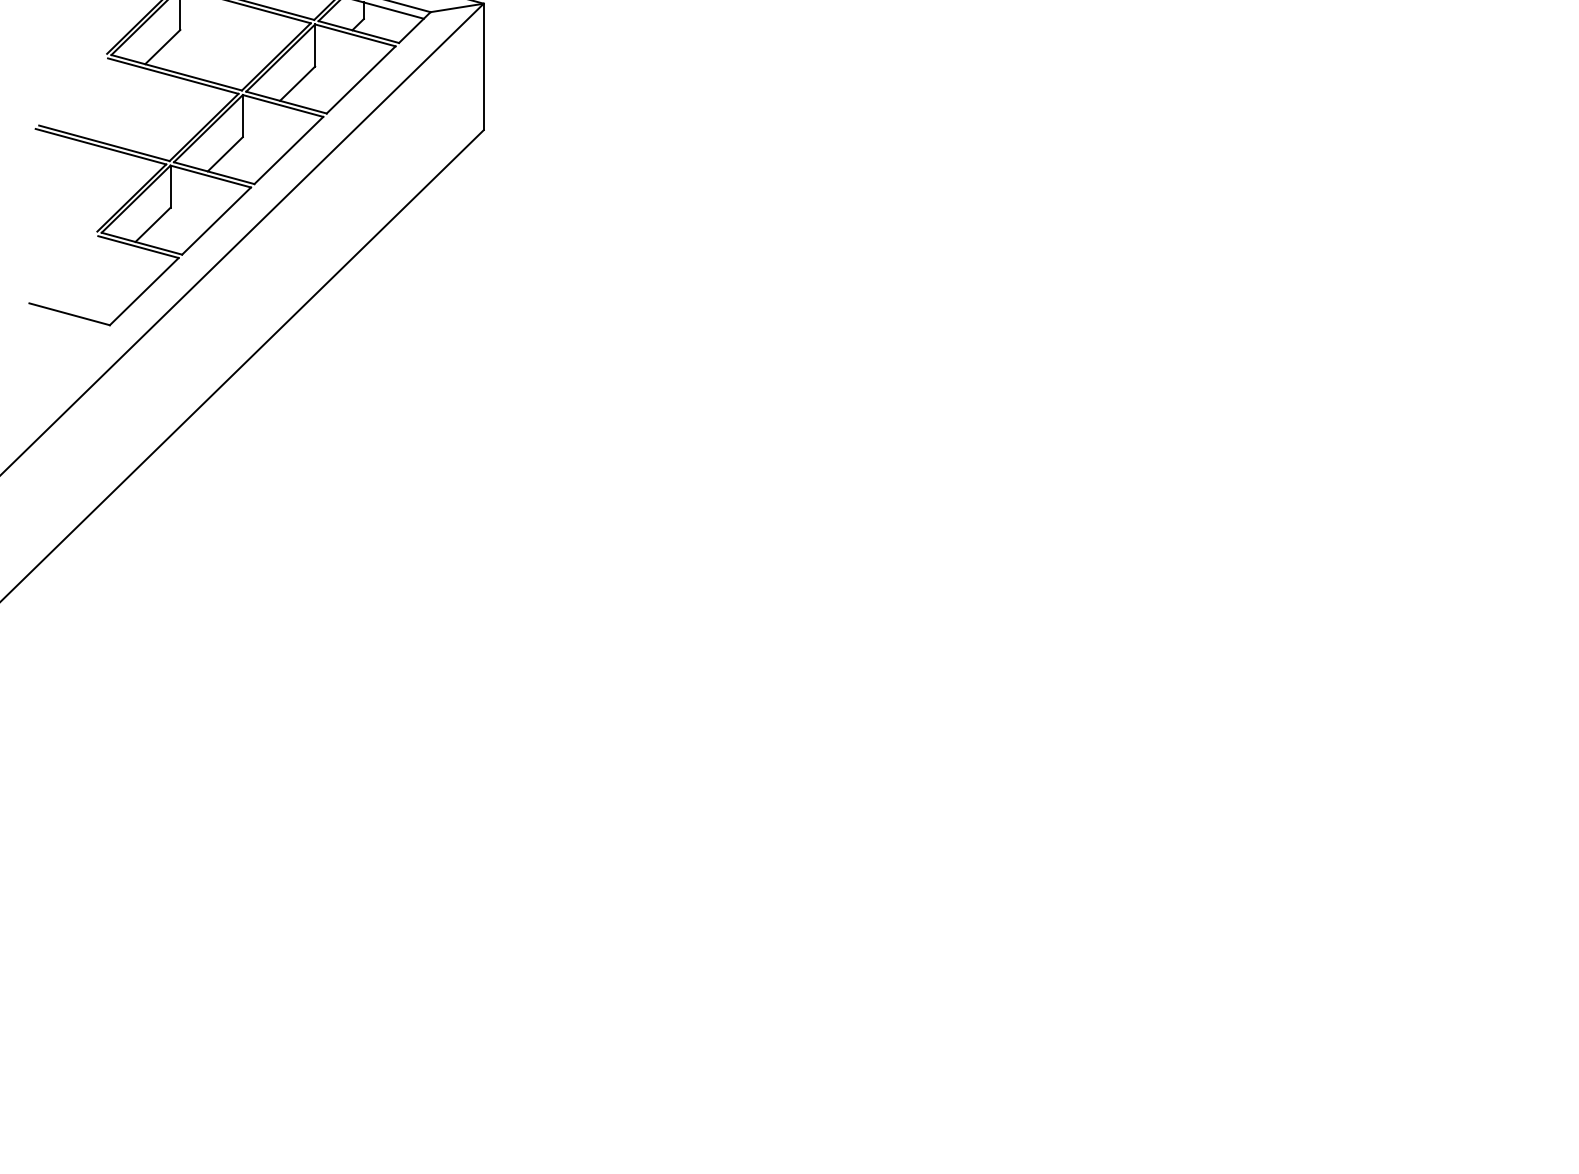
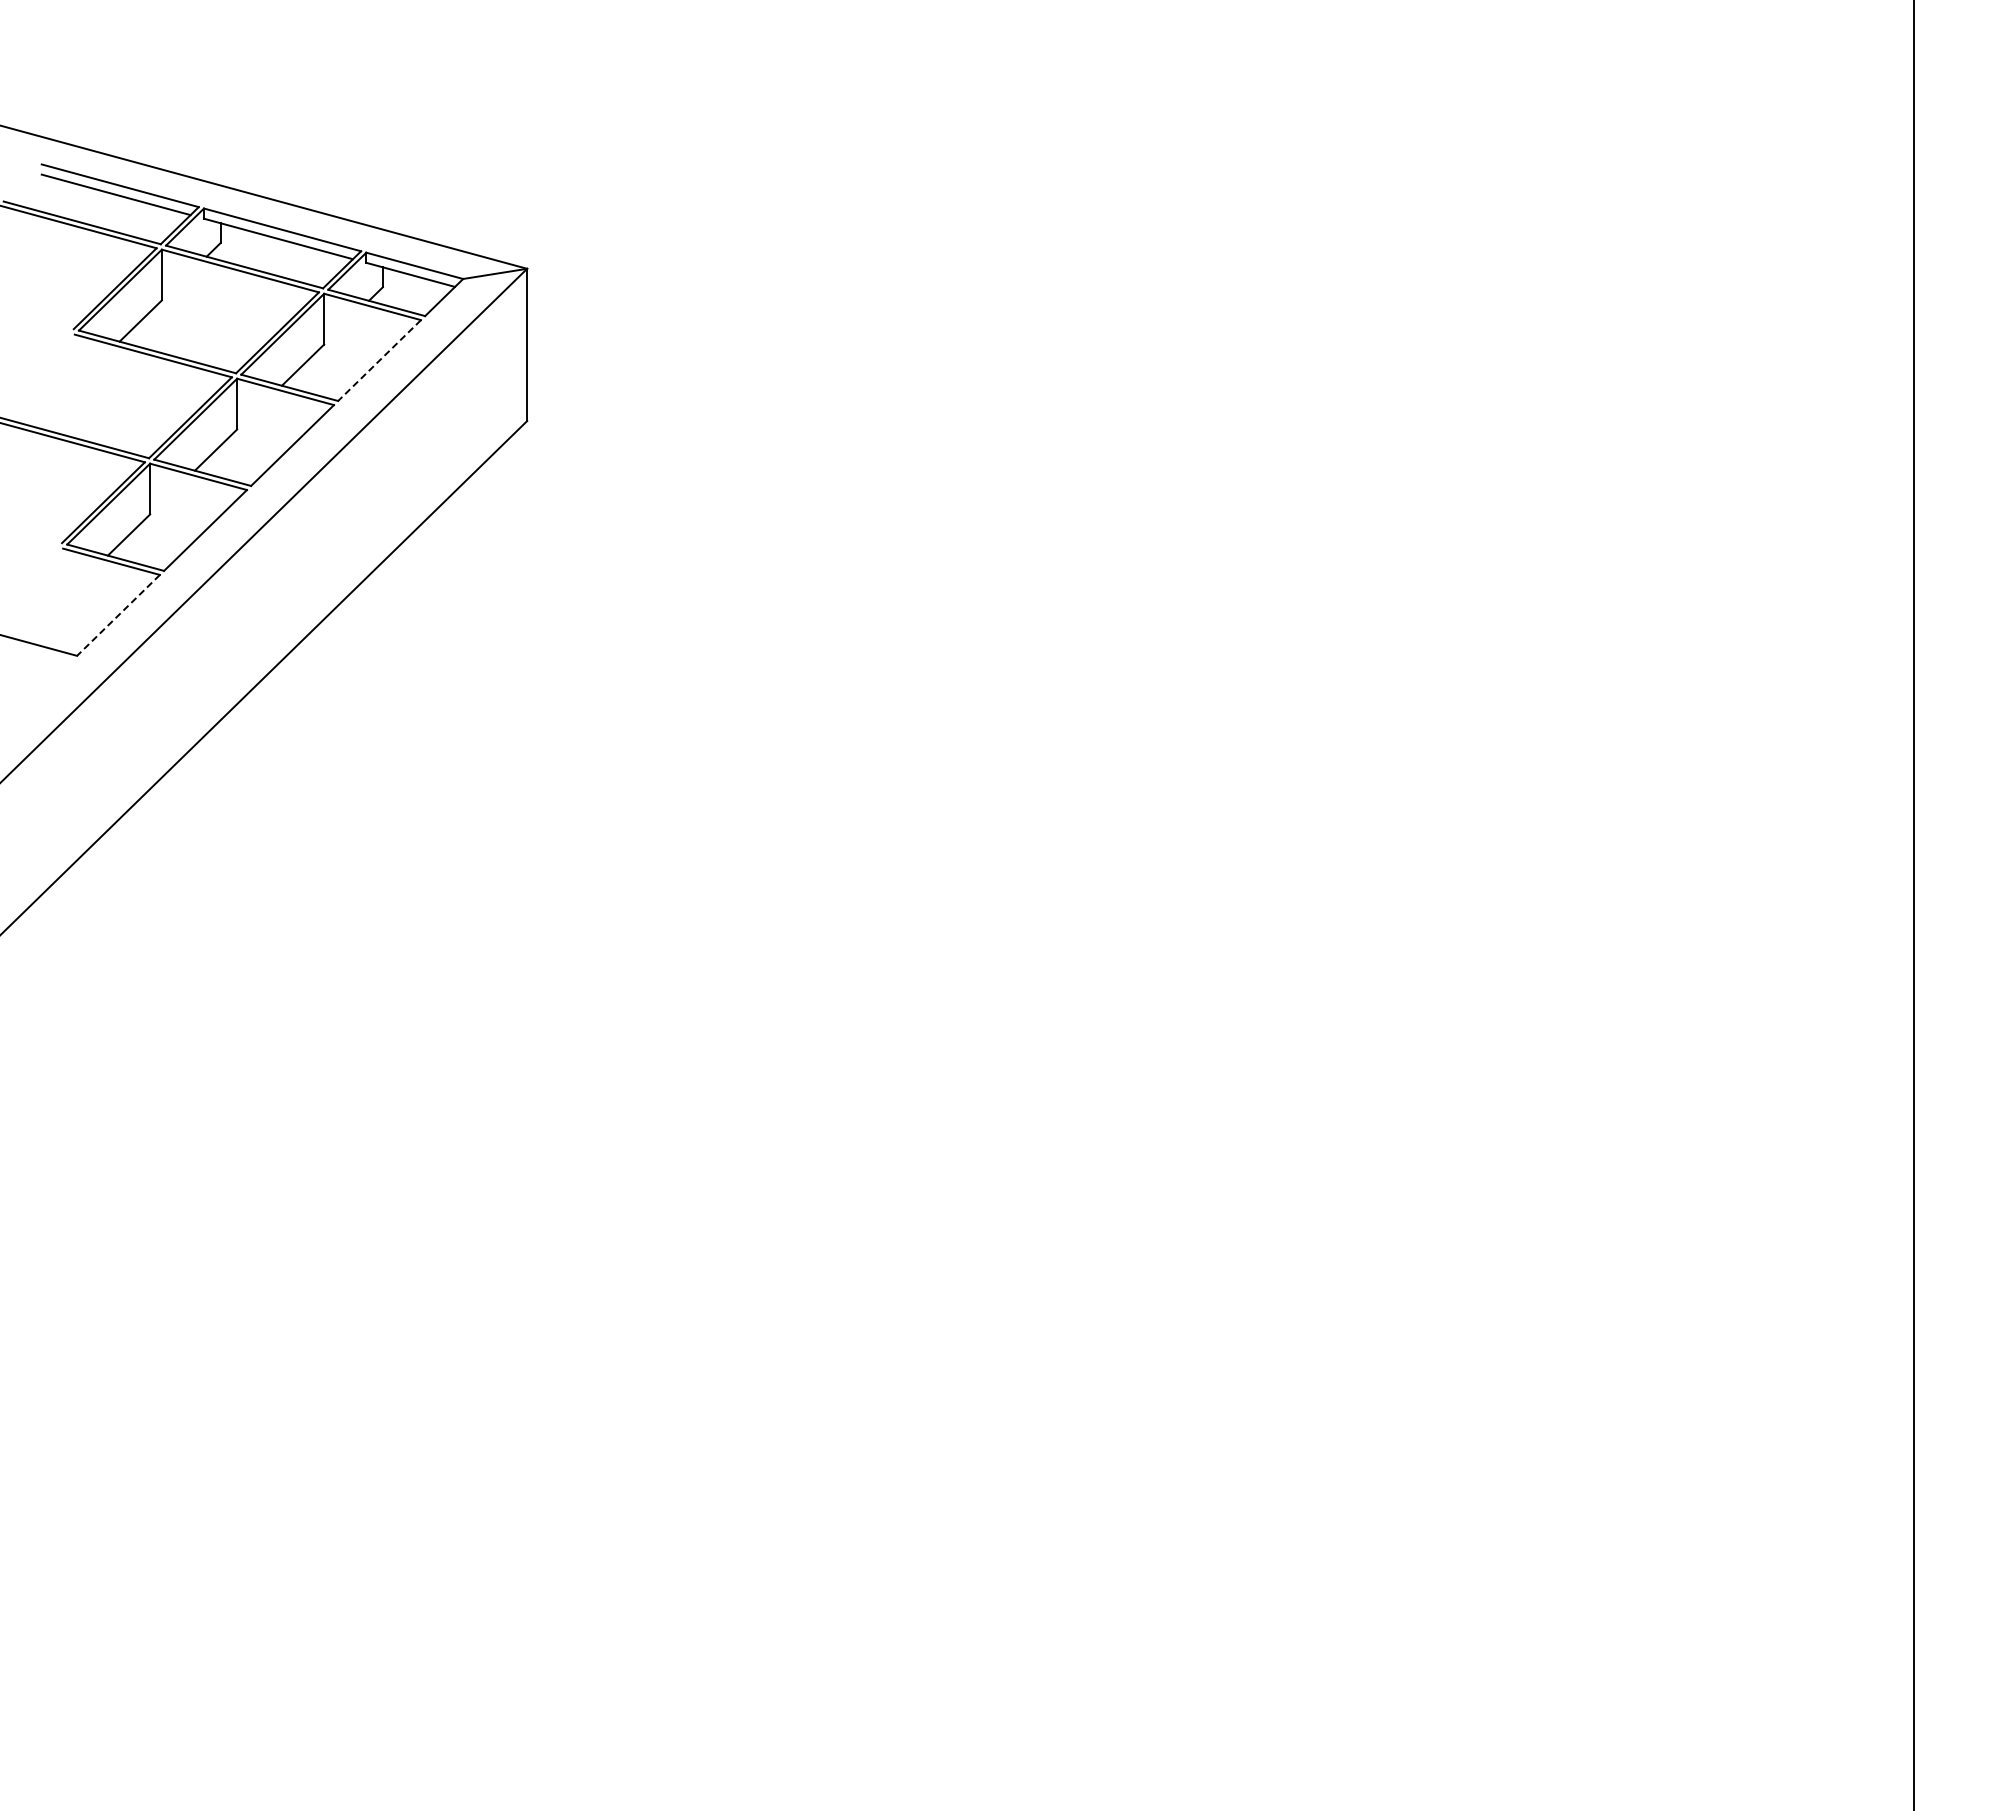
line: (361, 79) -> (379, 360), solid -> dashed
line: (144, 291) -> (118, 615), solid -> dashed

